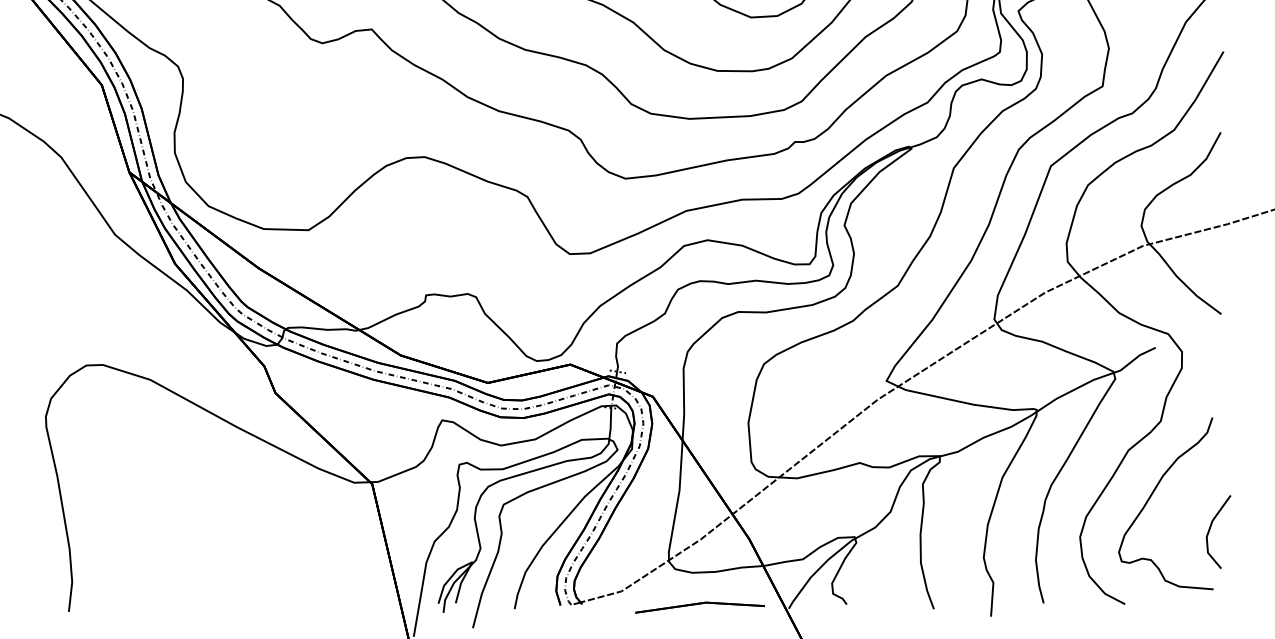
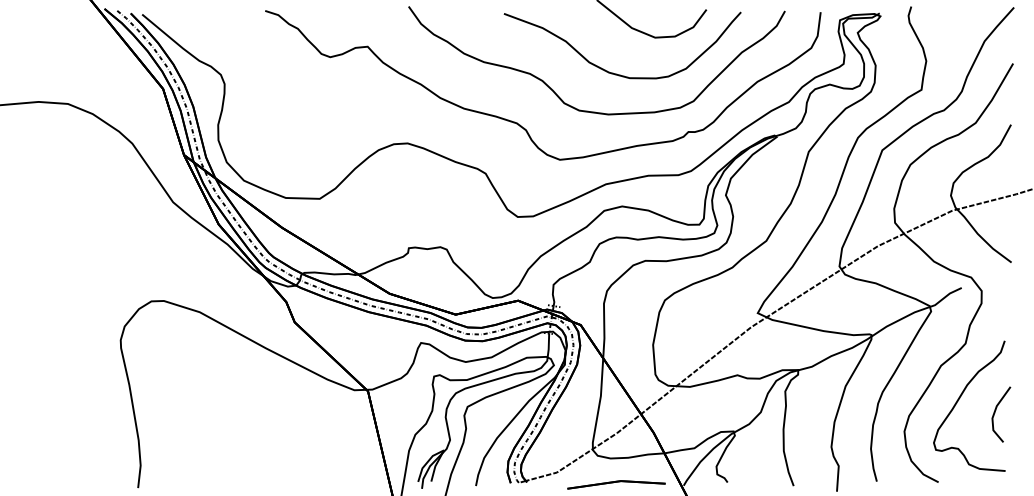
line: (1210, 530) -> (995, 413), moved

